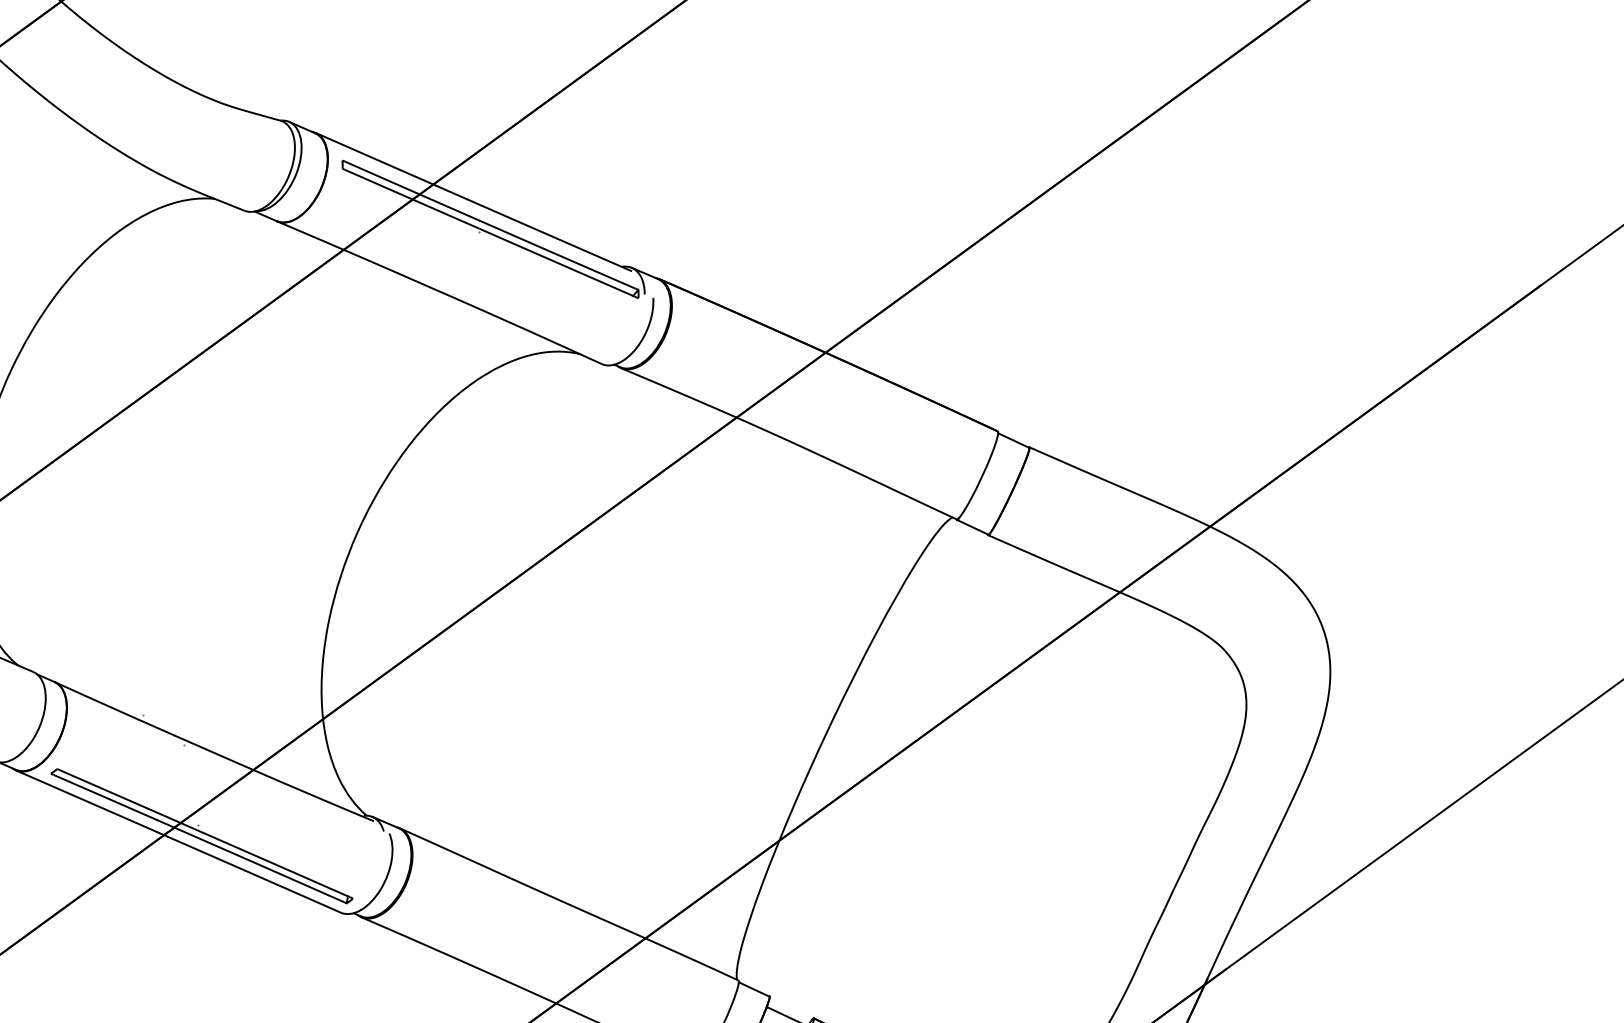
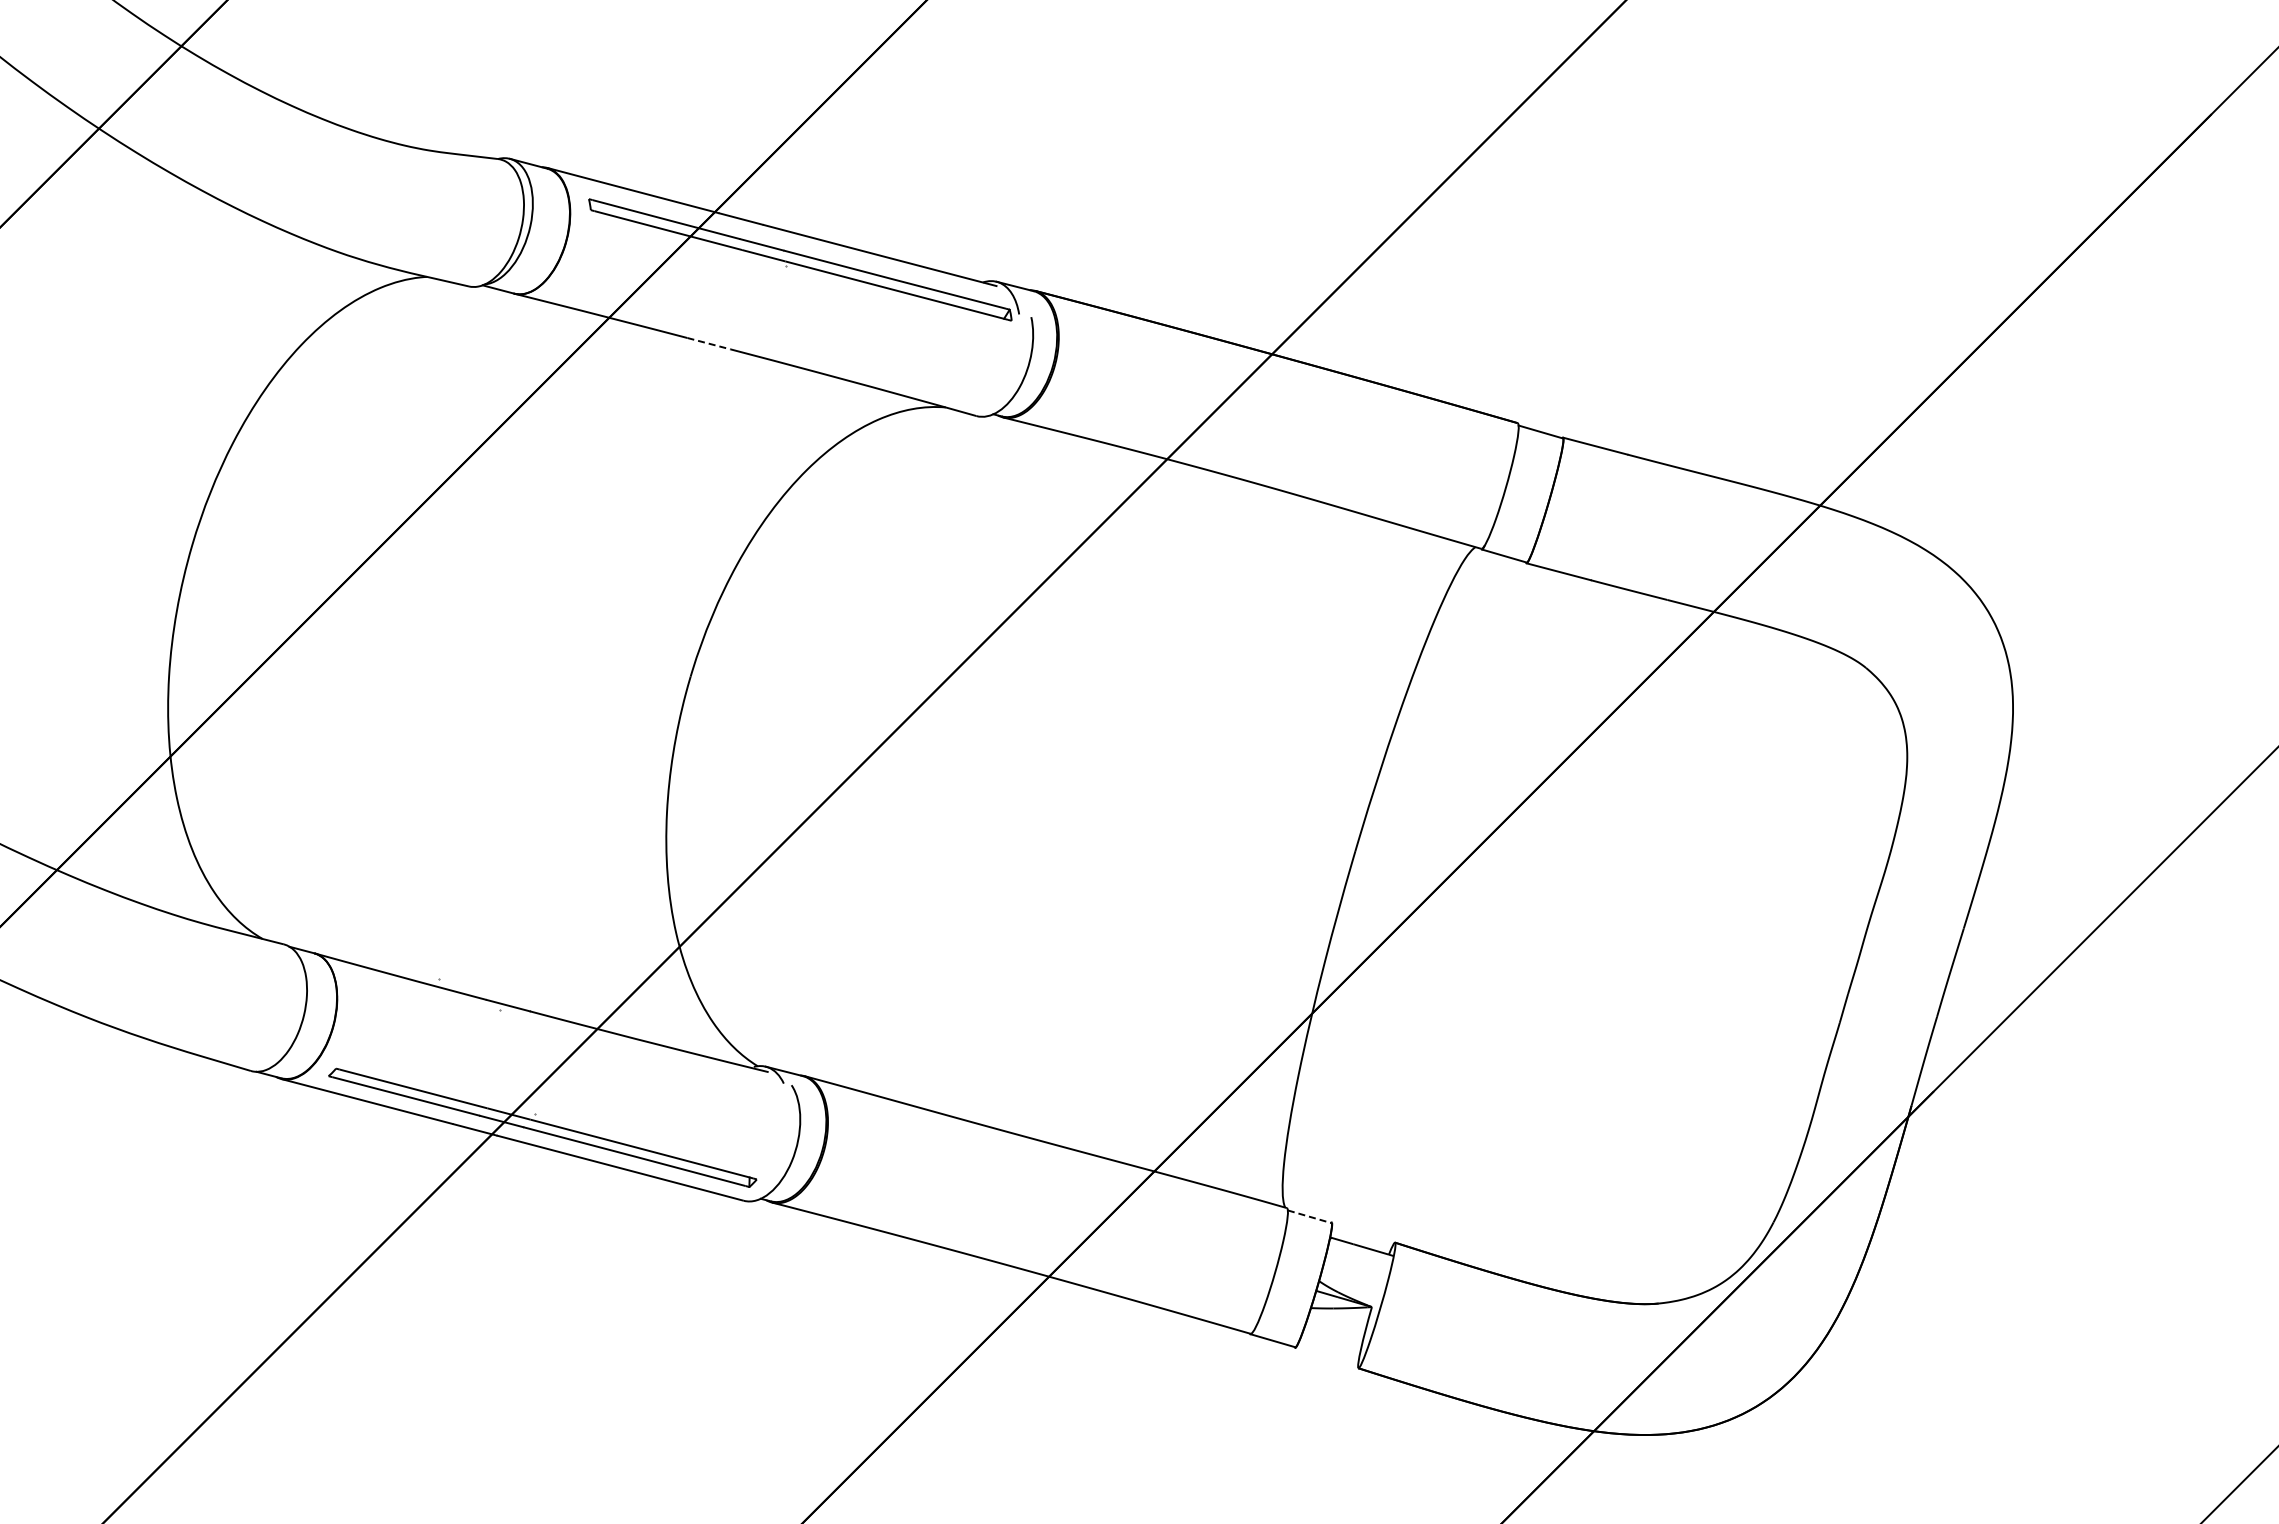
line: (414, 280) -> (709, 343), solid -> dashed
line: (754, 989) -> (1309, 1216), solid -> dashed

